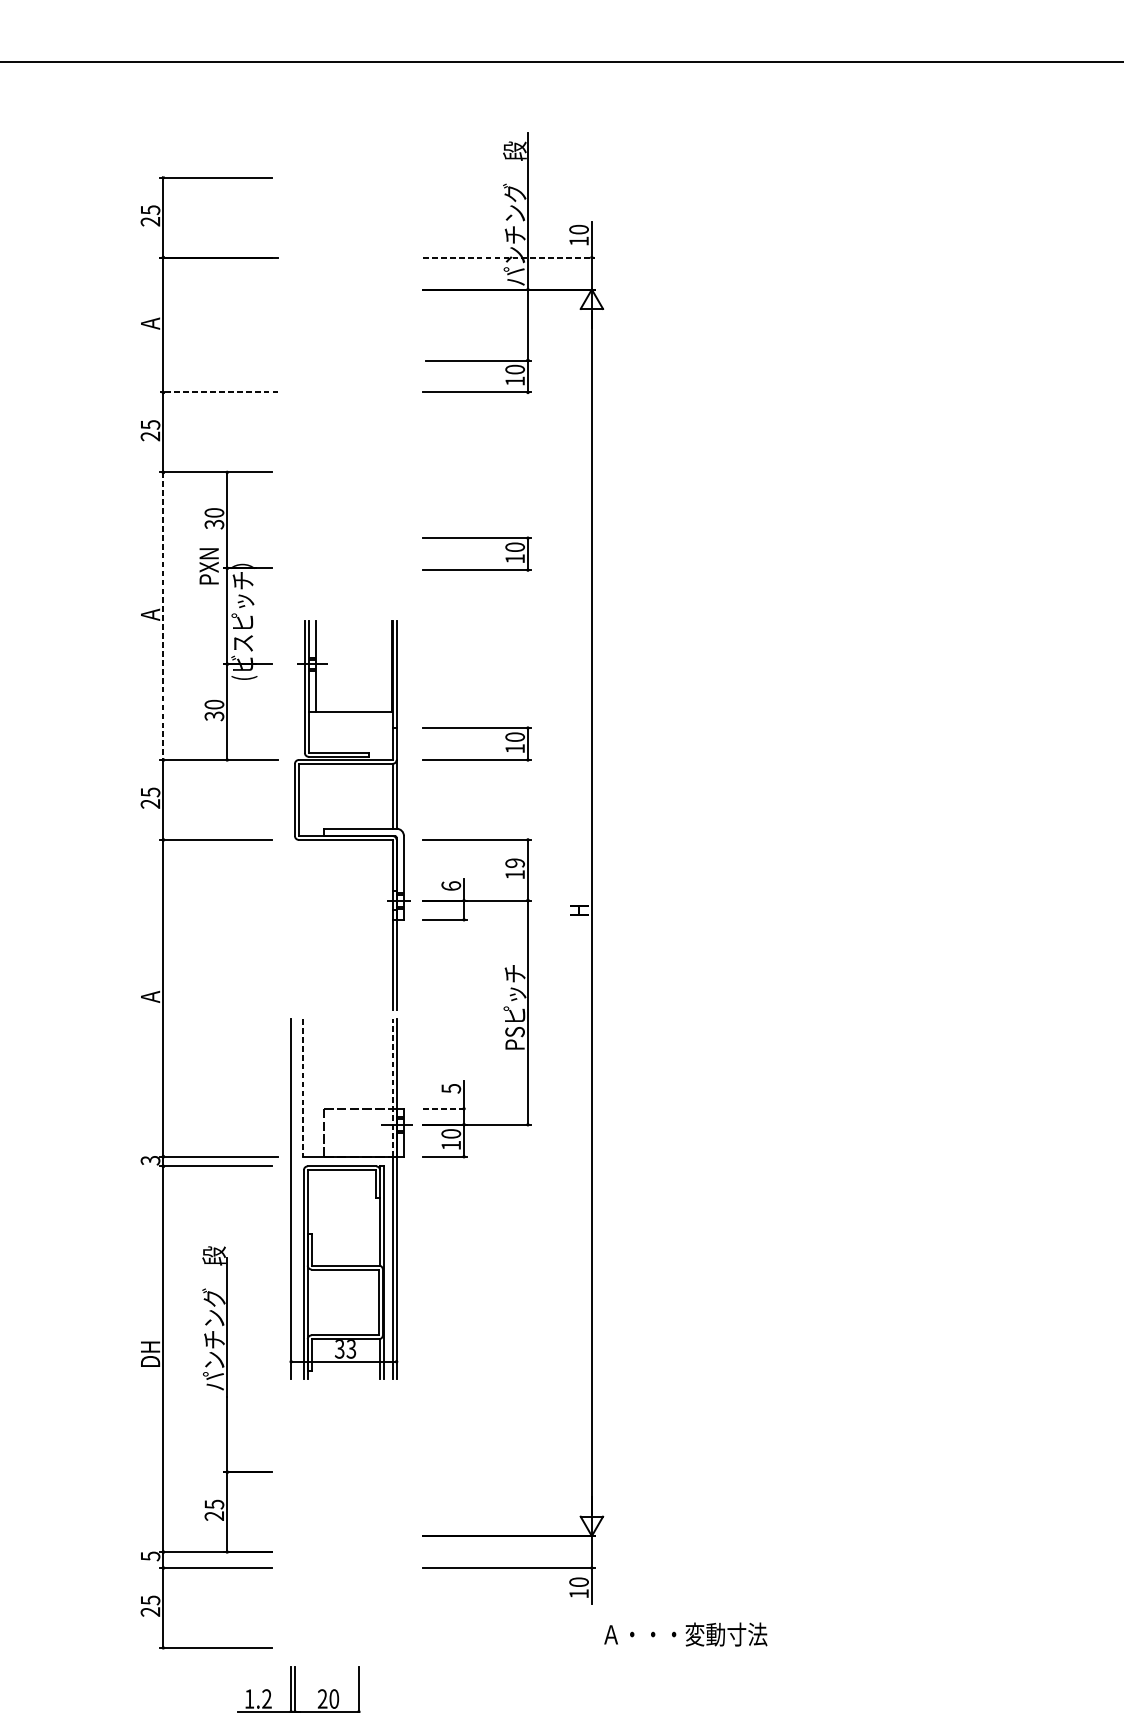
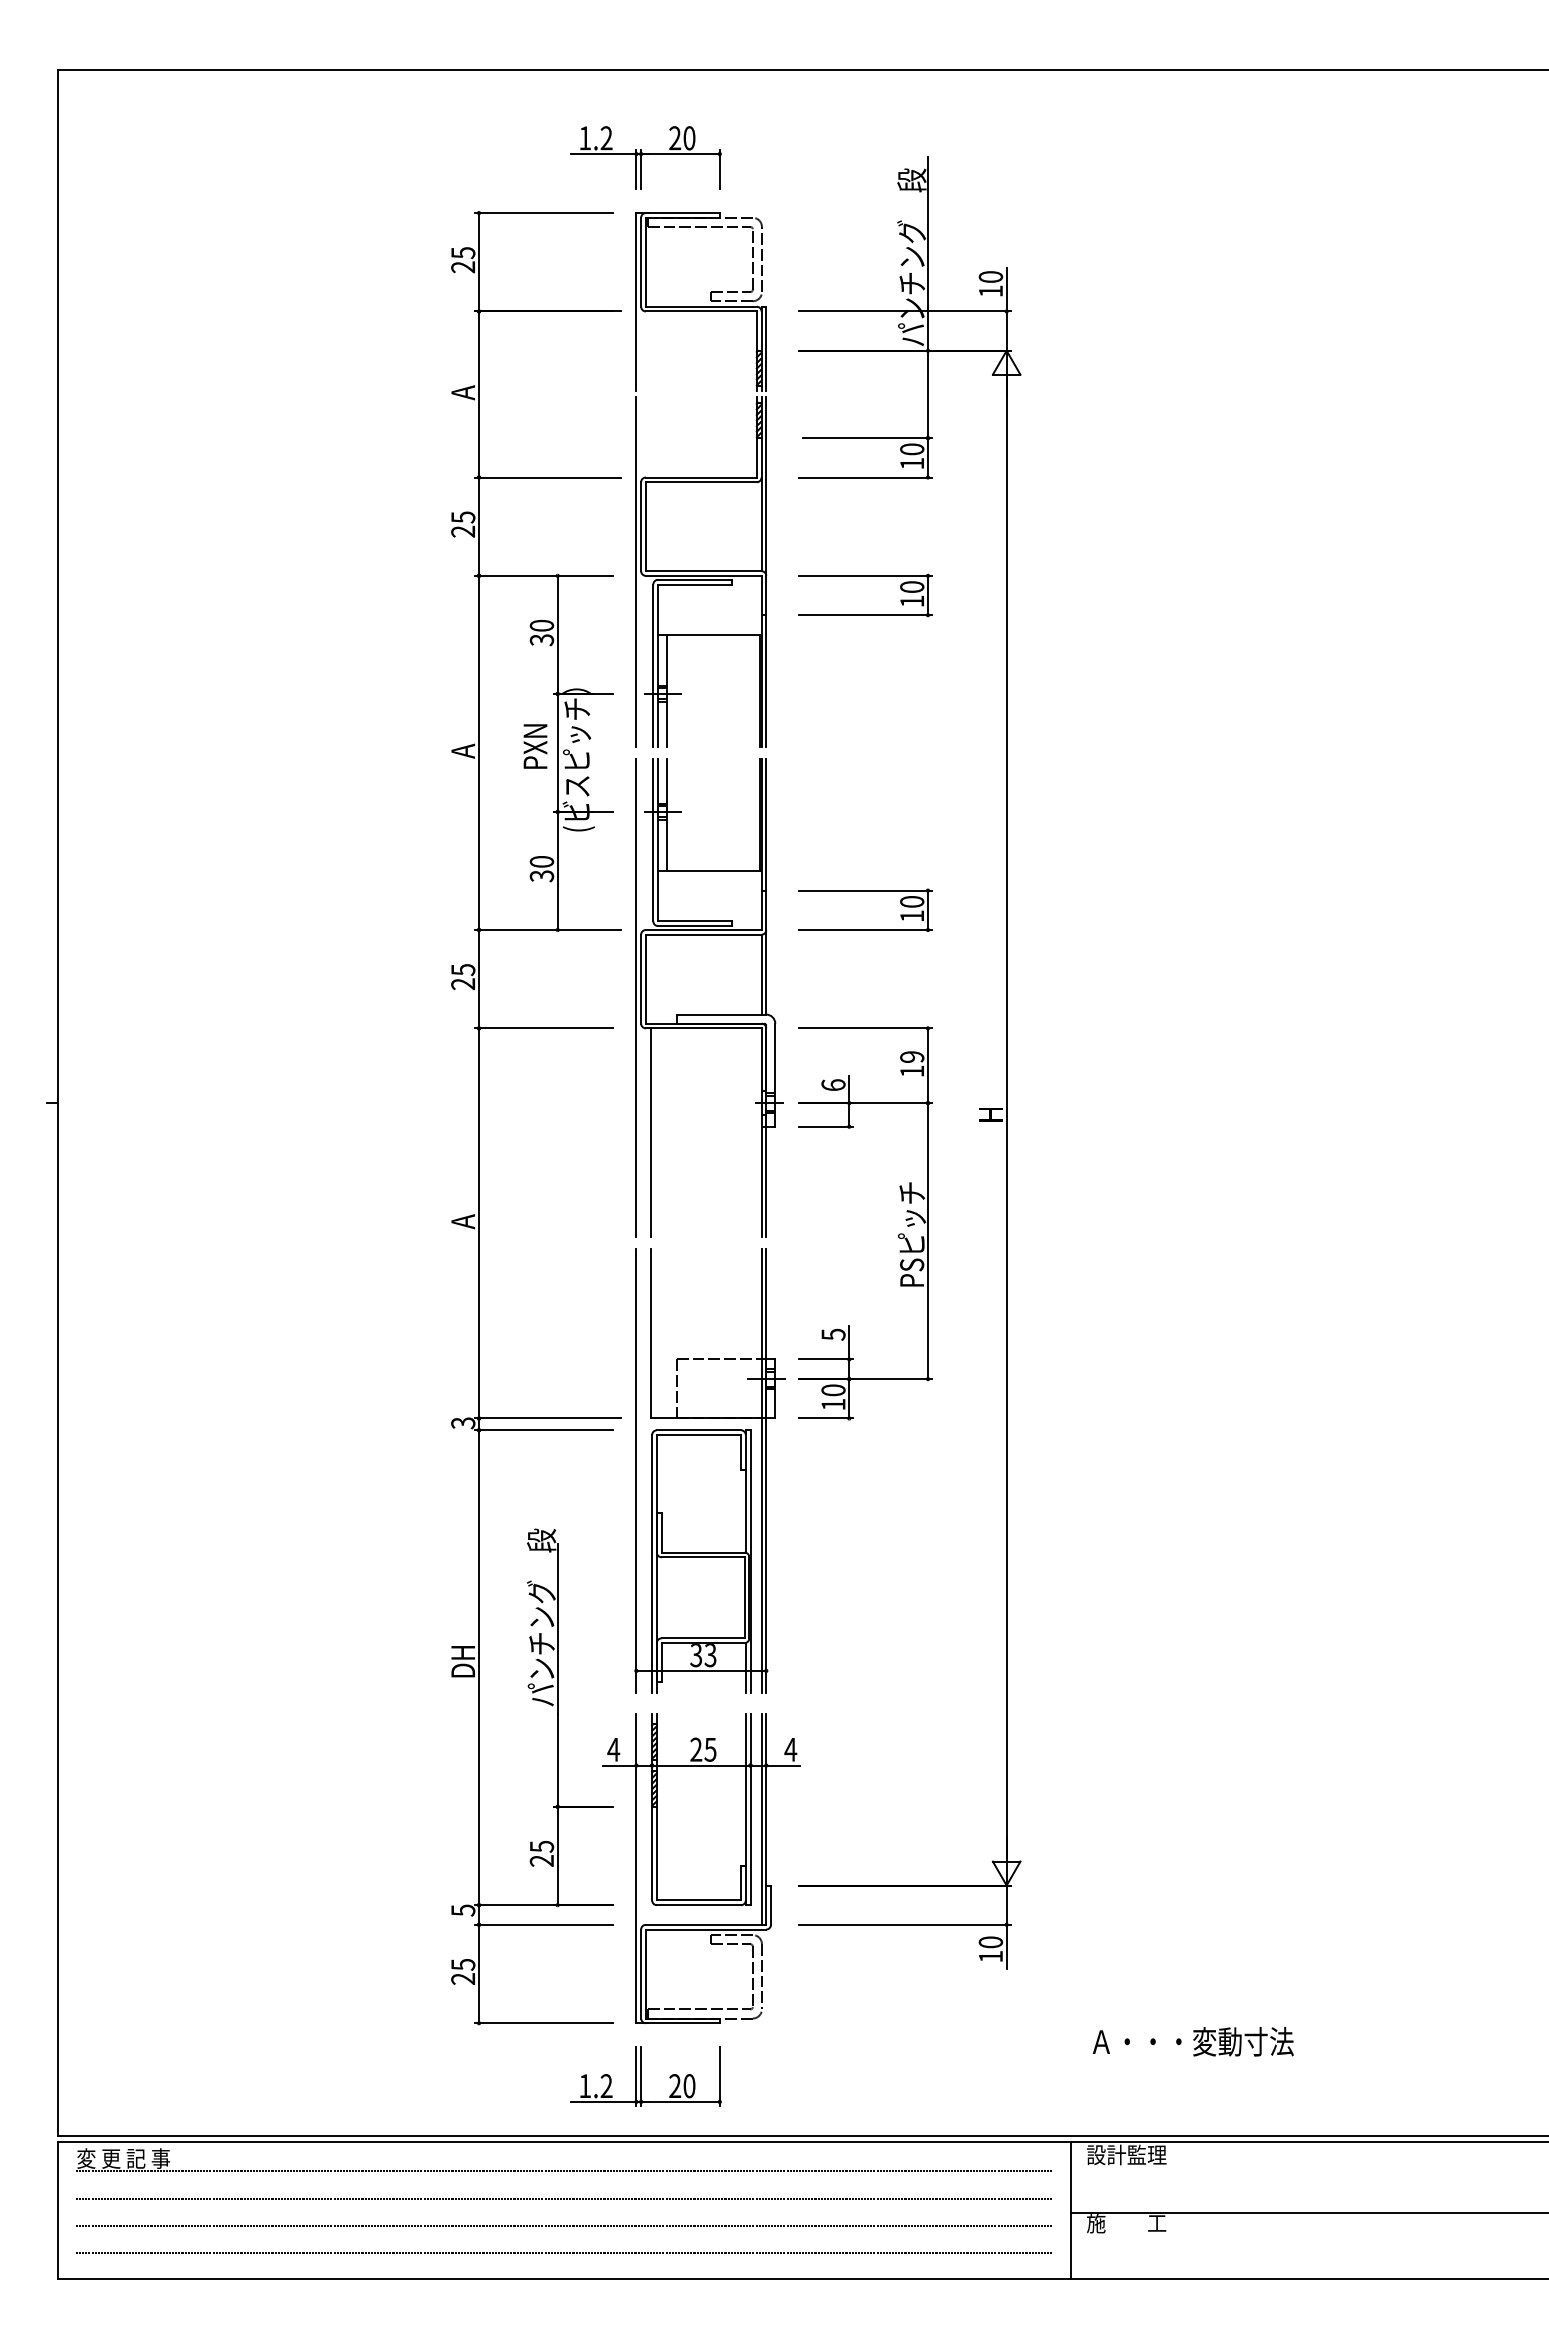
part: (298, 132) -> (645, 157), added
line: (508, 257) -> (904, 311), dashed -> solid
line: (218, 392) -> (547, 477), dashed -> solid
part: (344, 394) -> (701, 479), added
part: (477, 538) -> (865, 576), moved
text: (209, 566) -> (535, 746), moved
line: (163, 616) -> (479, 753), dashed -> solid
line: (291, 814) -> (636, 997), added
line: (302, 924) -> (650, 1132), added
line: (302, 1087) -> (650, 1333), dashed -> solid
line: (392, 1087) -> (761, 1333), dashed -> solid
line: (445, 1108) -> (826, 1359), dashed -> solid
part: (344, 1522) -> (701, 1868), added
text: (685, 1634) -> (1193, 2041), moved

